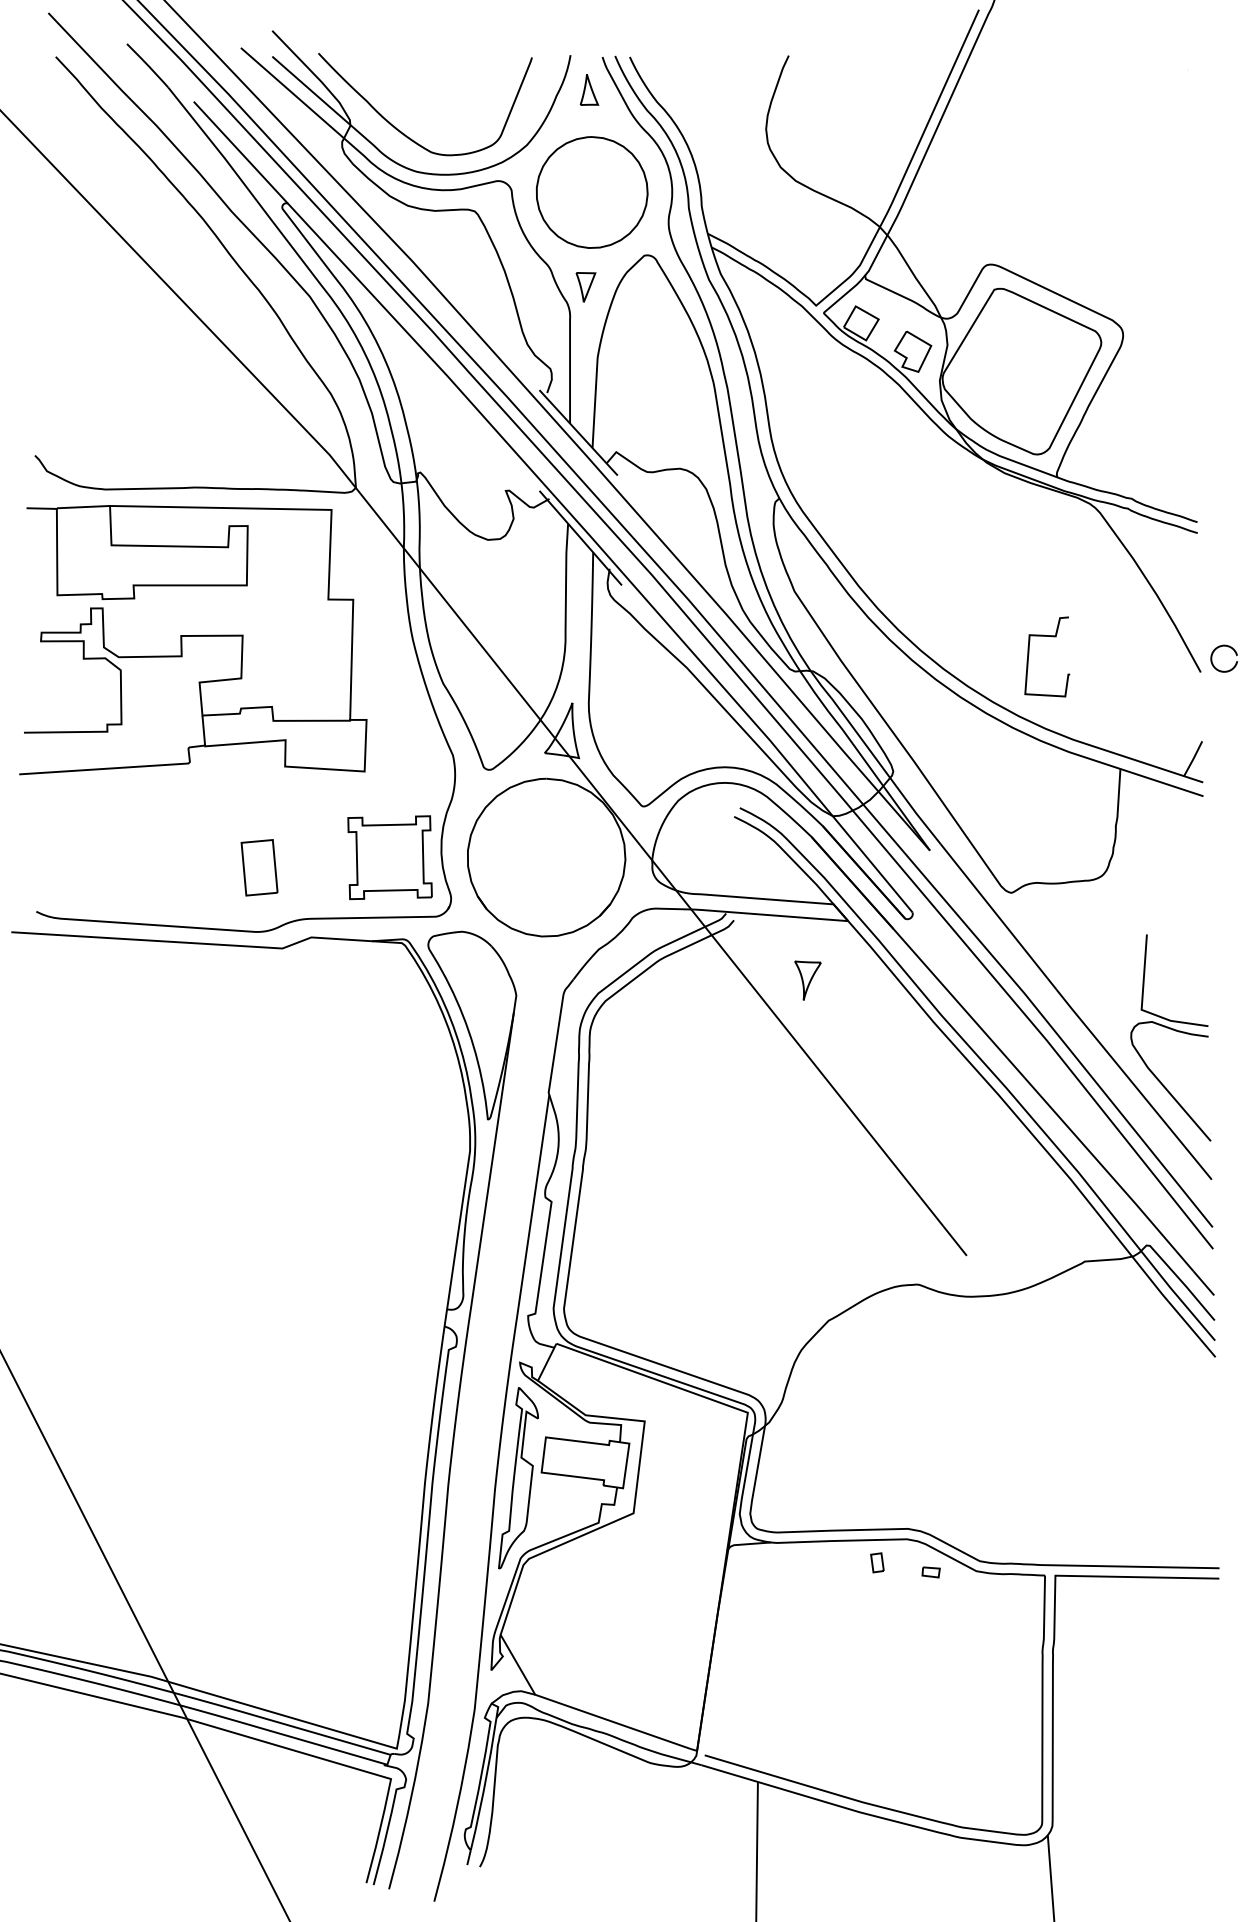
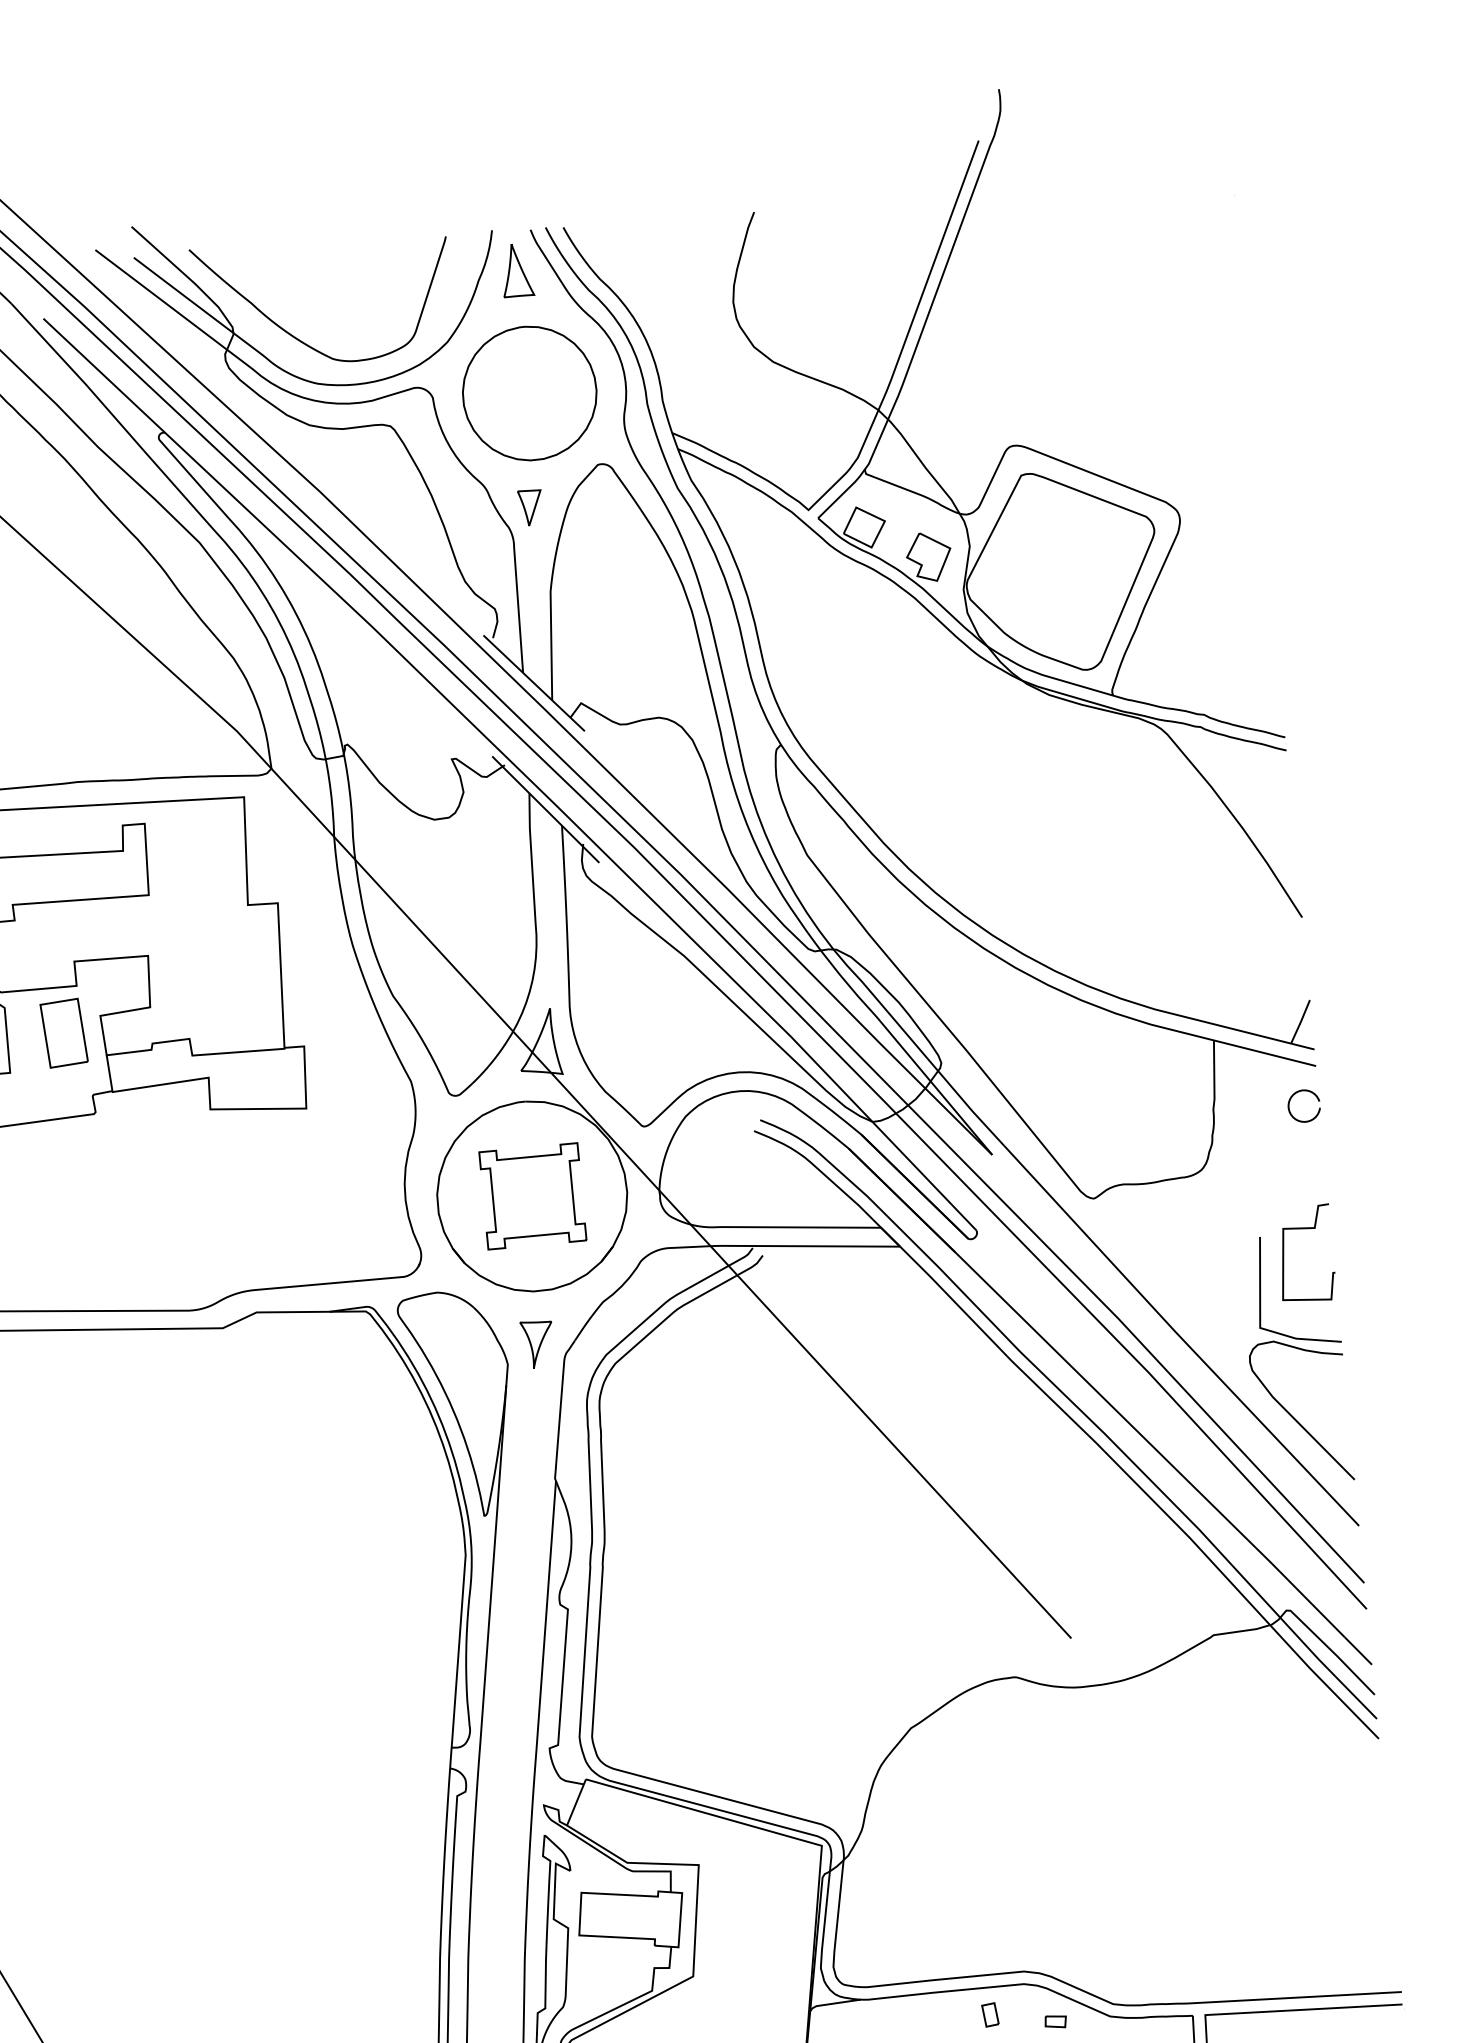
part: (589, 89) -> (517, 269), size x1.43
part: (1218, 648) -> (1296, 1094), moved
part: (1029, 655) -> (1284, 1253), moved
part: (389, 857) -> (532, 1196), moved
part: (259, 867) -> (64, 1032), moved
part: (807, 980) -> (536, 1344), moved

